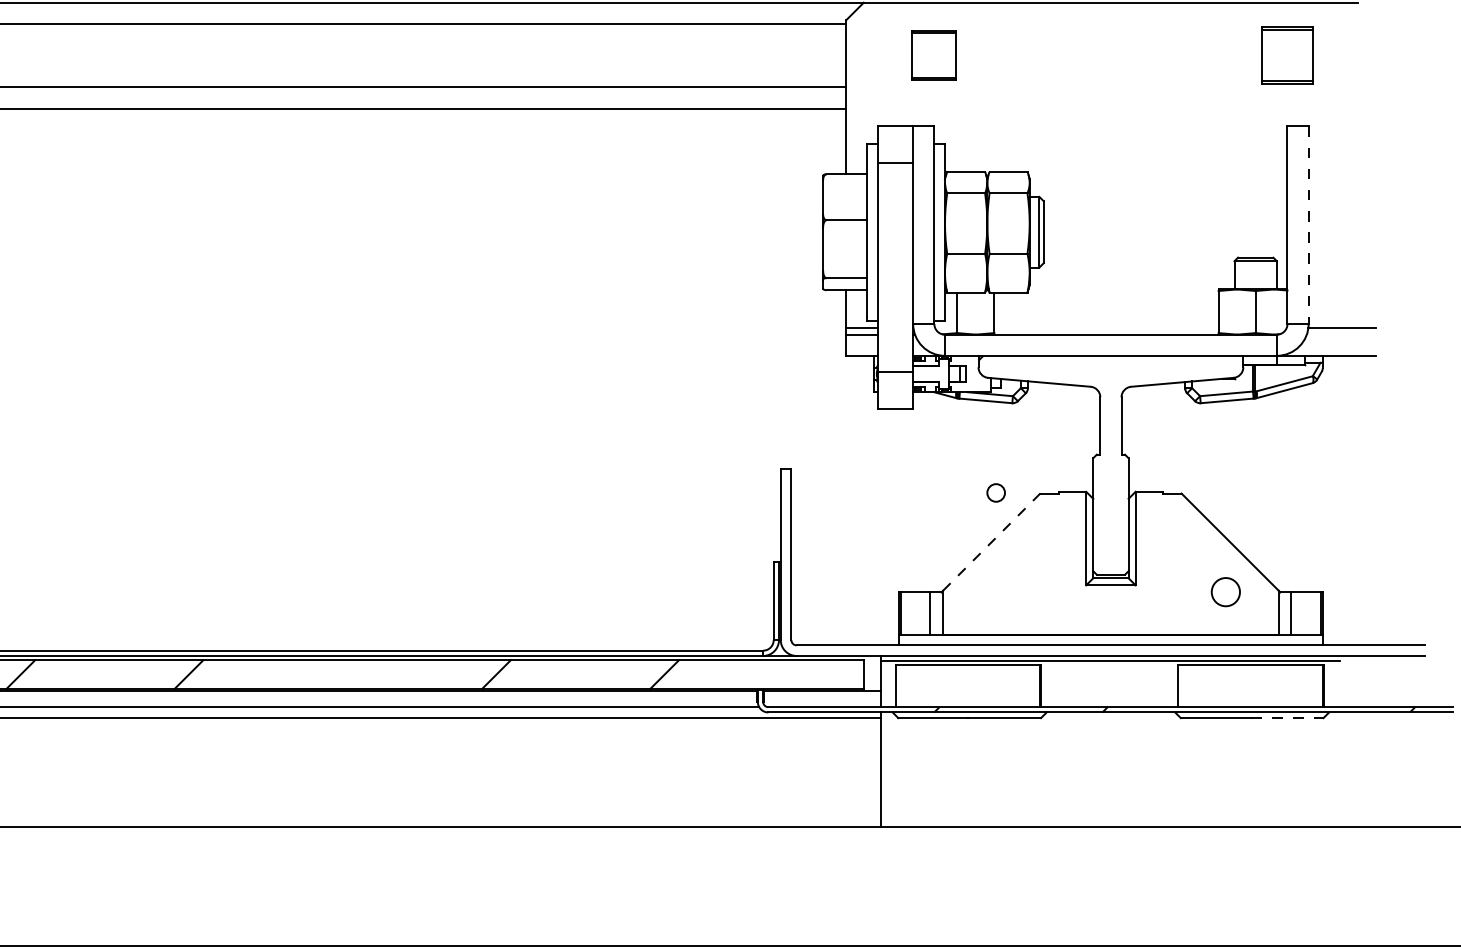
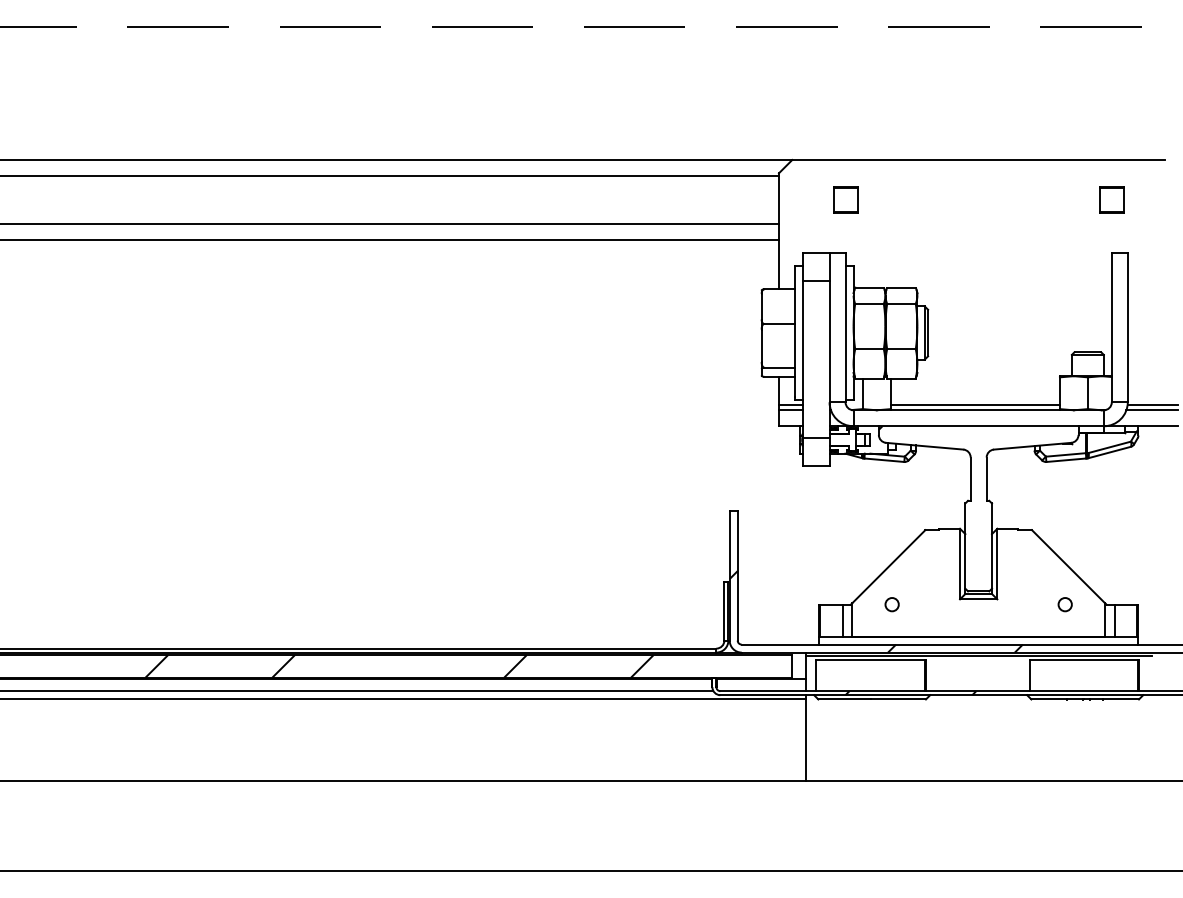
part: (934, 55) -> (845, 199), size x0.71
part: (1287, 55) -> (1111, 199), size x0.62
line: (1308, 224) -> (1127, 327), dashed -> solid
line: (1105, 326) -> (974, 404), added
line: (1341, 334) -> (1152, 410), added
circle: (995, 492) -> (891, 604), moved
line: (991, 541) -> (888, 566), dashed -> solid
circle: (1224, 592) -> (1064, 604), size x0.62
hatch: (974, 601) -> (875, 611), added
line: (1288, 718) -> (1112, 699), dashed -> solid

